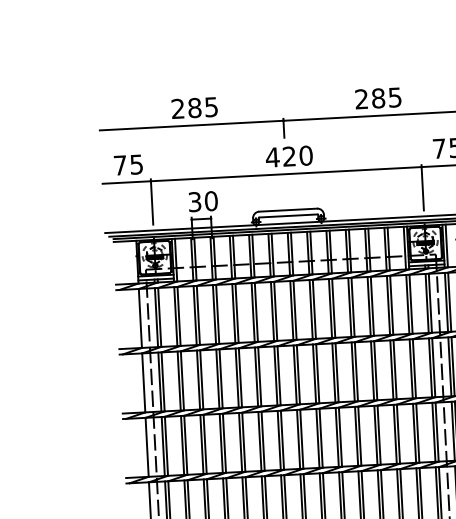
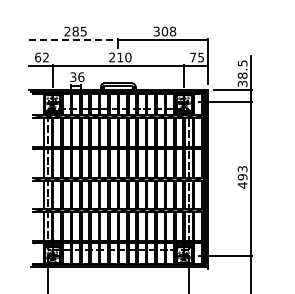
text: (377, 98) -> (164, 31), 285 -> 308
line: (191, 126) -> (73, 40), solid -> dashed
text: (279, 157) -> (115, 57), 420 -> 210
text: (127, 164) -> (41, 57), 75 -> 62
text: (211, 199) -> (81, 76), 30 -> 36

